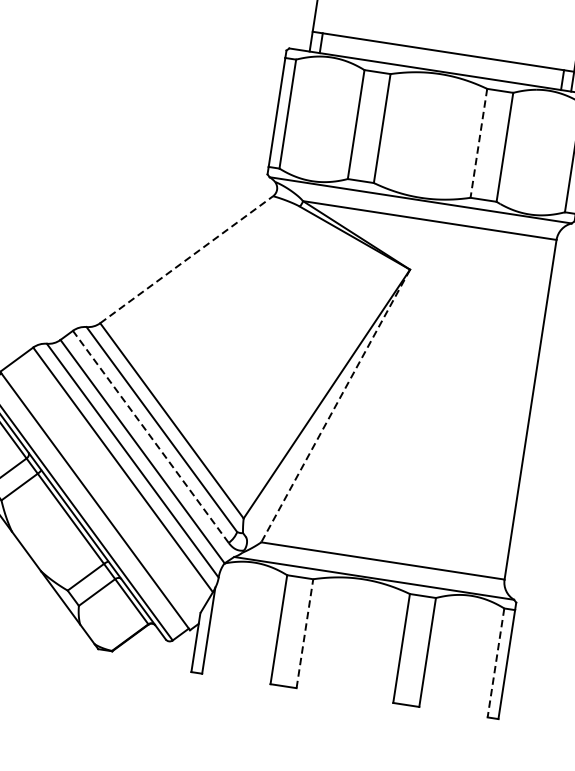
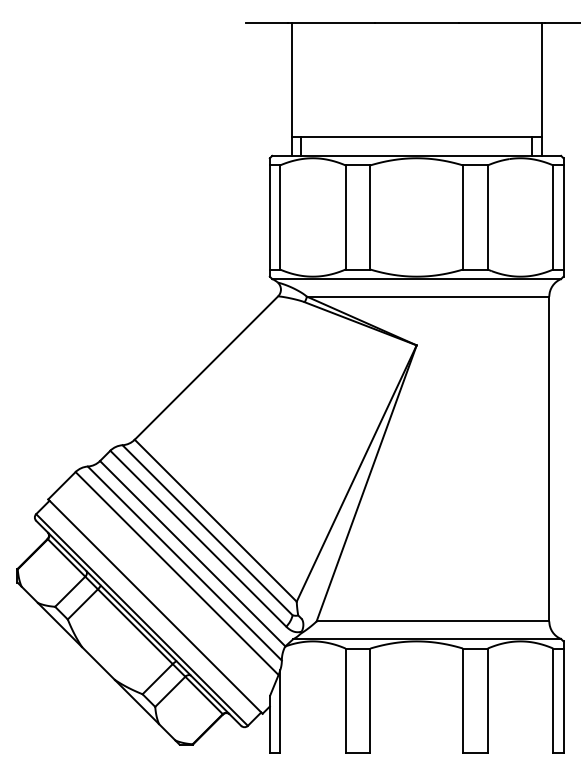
line: (478, 143) -> (462, 217), dashed -> solid
line: (186, 259) -> (206, 367), dashed -> solid
line: (335, 406) -> (366, 483), dashed -> solid
line: (150, 436) -> (197, 538), dashed -> solid
line: (304, 633) -> (370, 700), dashed -> solid
line: (496, 663) -> (553, 701), dashed -> solid

